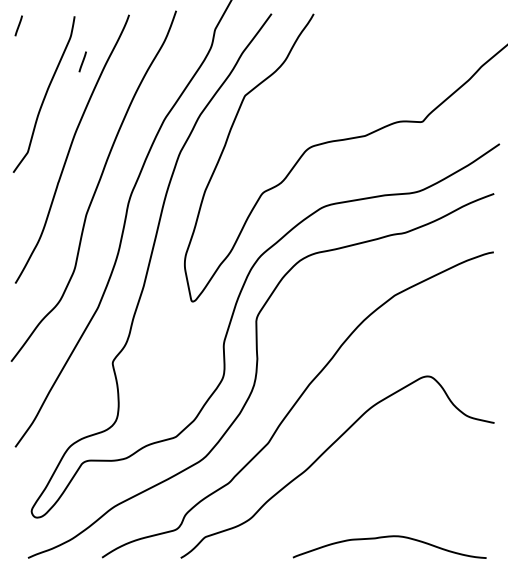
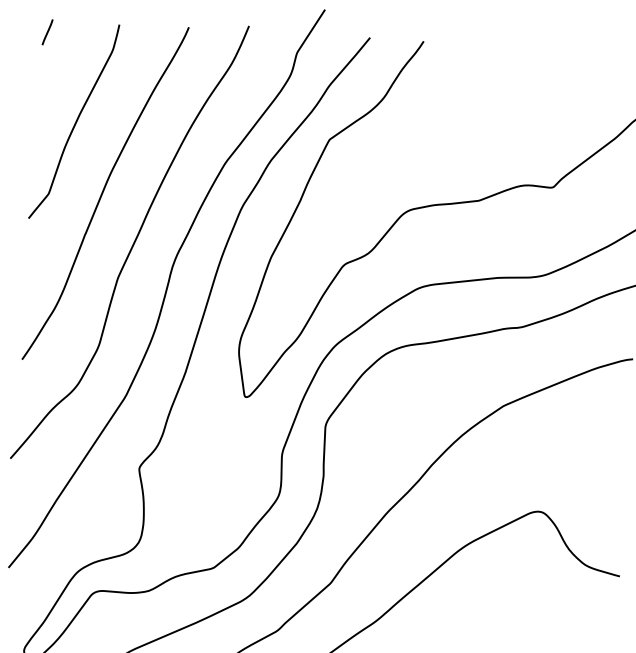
line: (82, 61) -> (125, 82), removed

